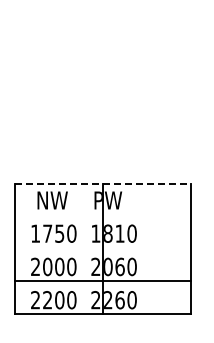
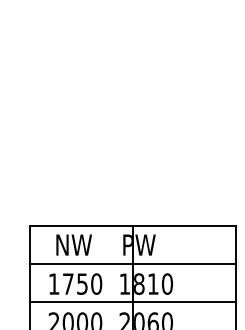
line: (102, 184) -> (132, 226), dashed -> solid
line: (102, 216) -> (132, 263), added
line: (102, 248) -> (132, 301), added

